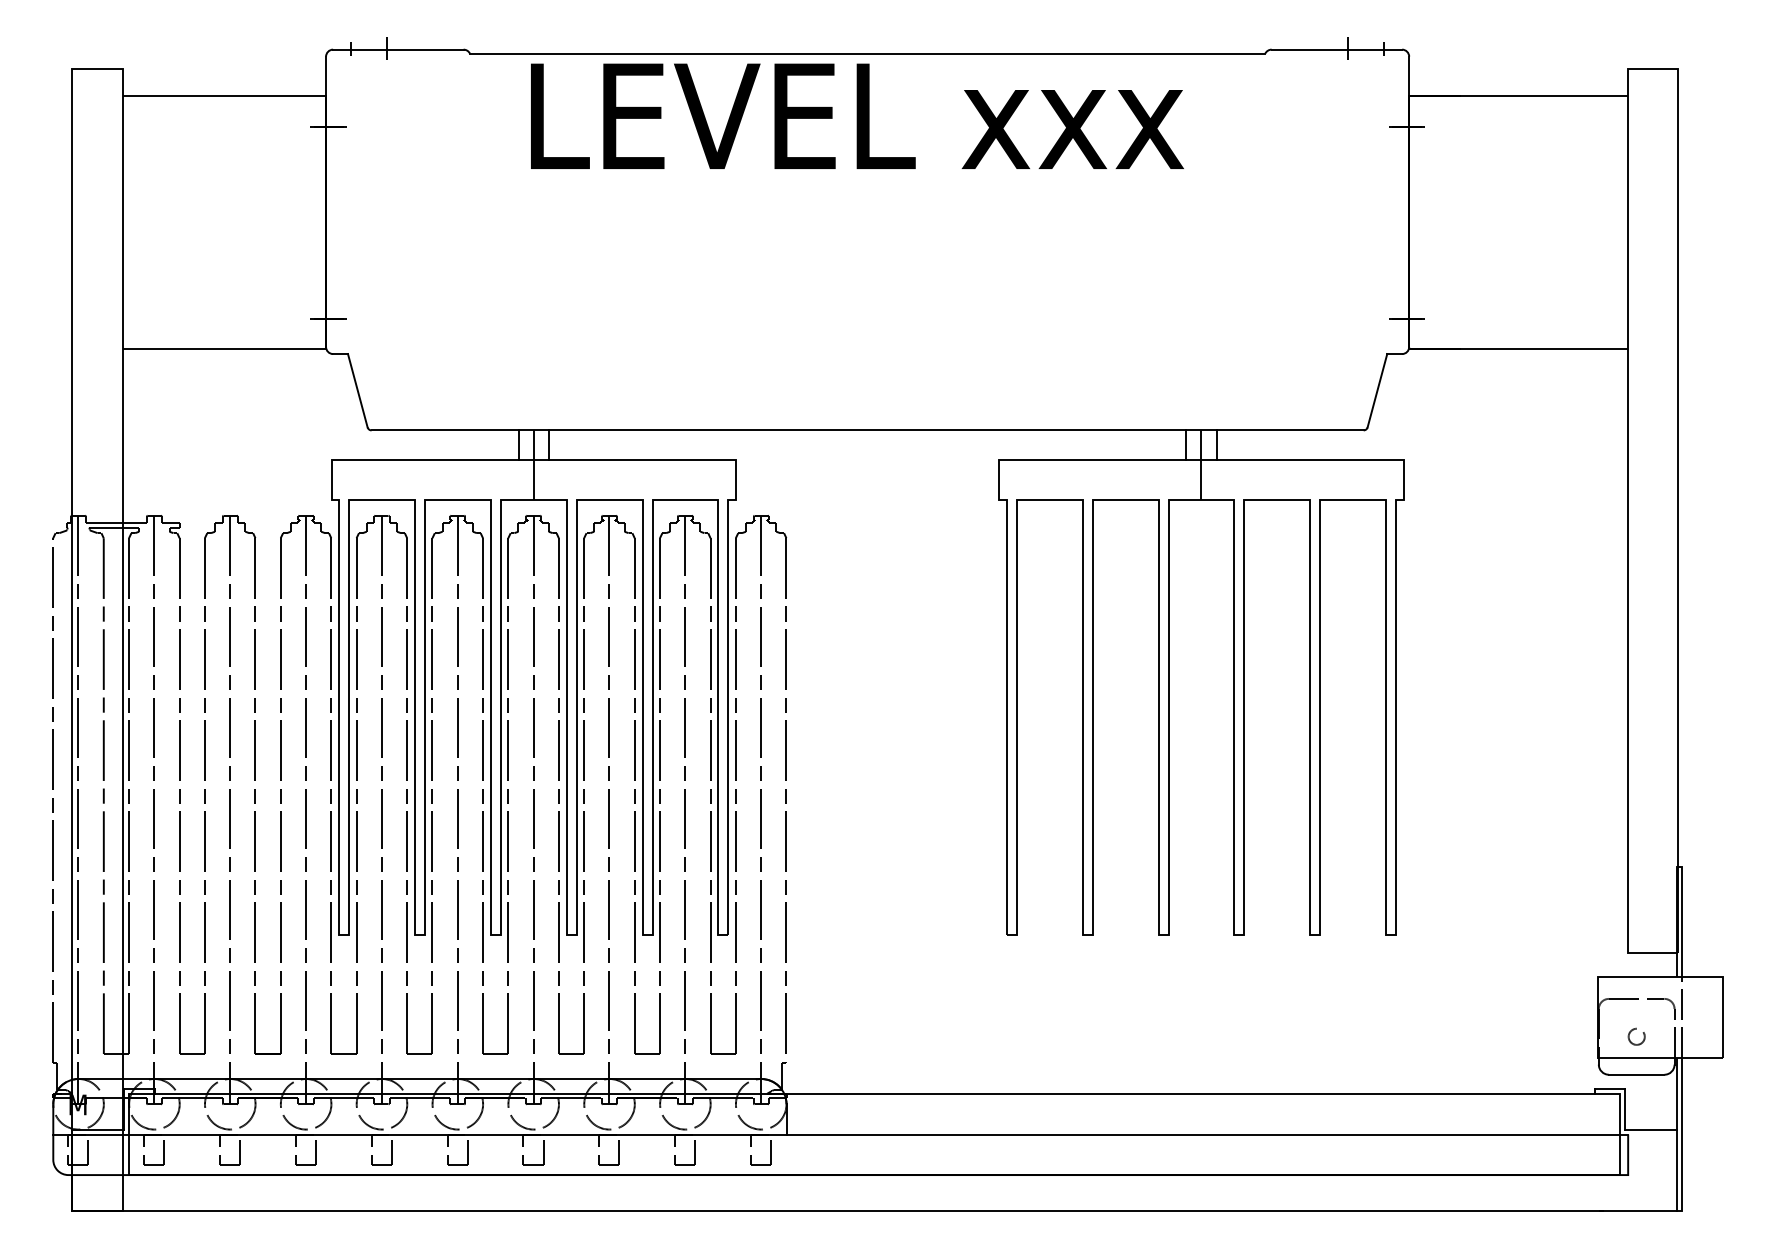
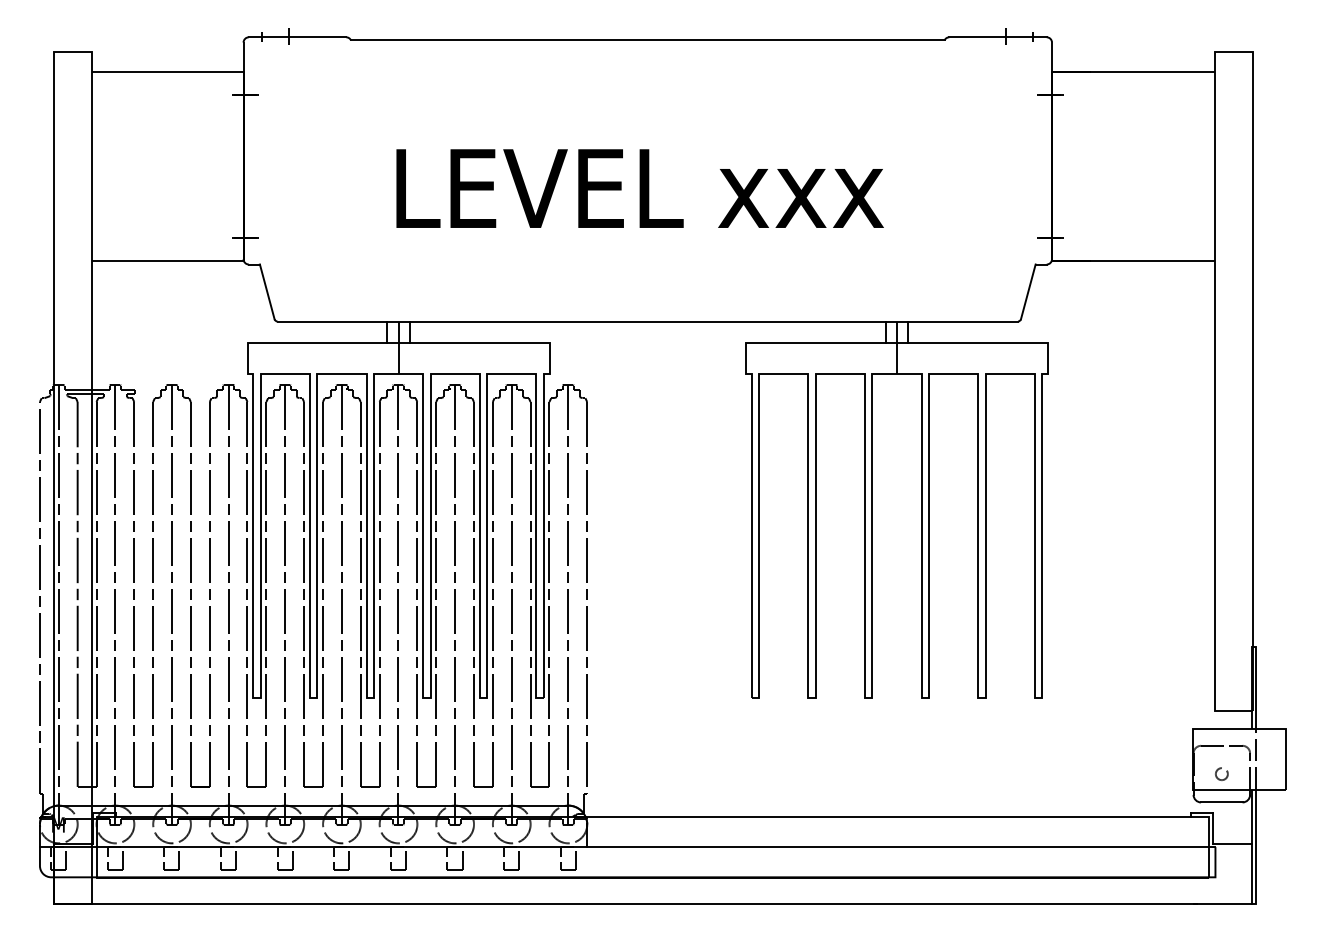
text: (857, 115) -> (640, 187), moved

